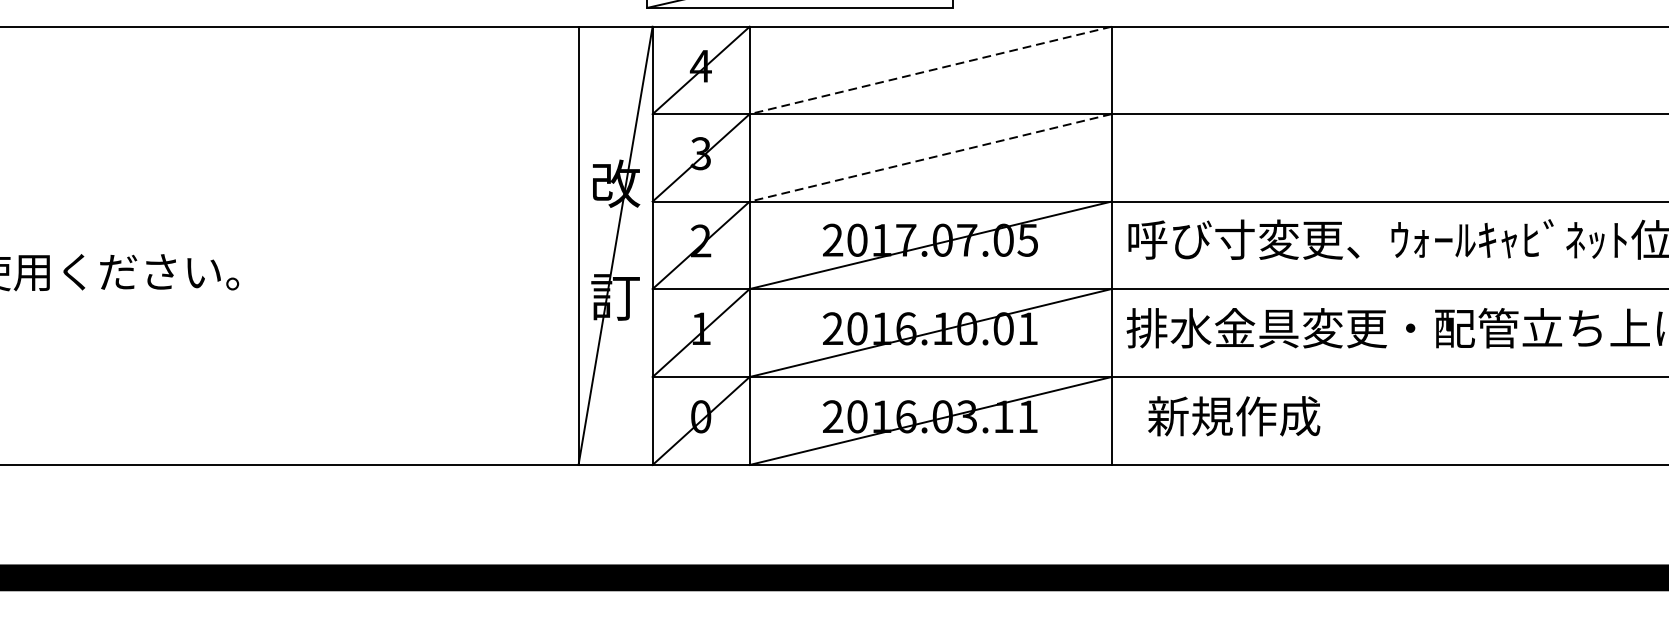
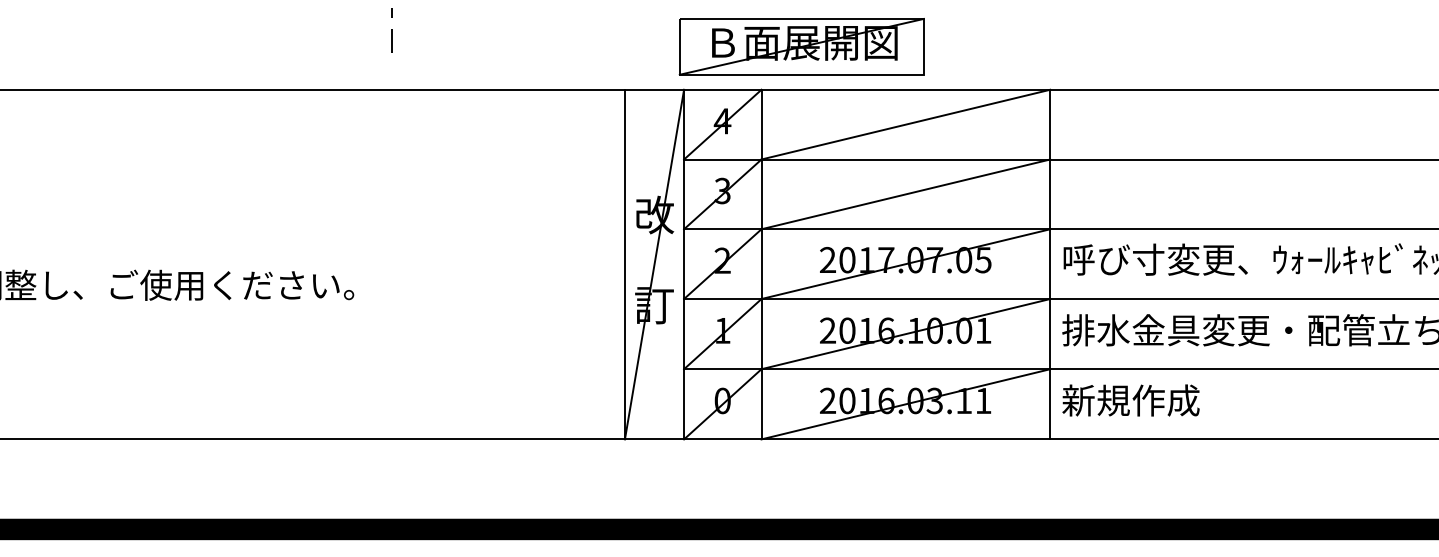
line: (930, 70) -> (905, 124), dashed -> solid
line: (930, 158) -> (905, 194), dashed -> solid
text: (1233, 416) -> (1130, 400), moved

